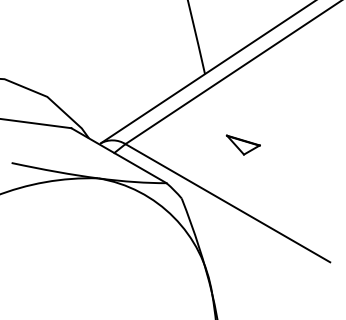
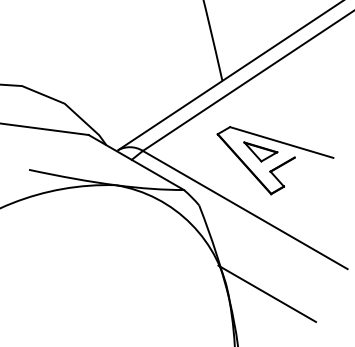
part: (258, 153) -> (275, 160), added
line: (250, 286) -> (267, 293), added

